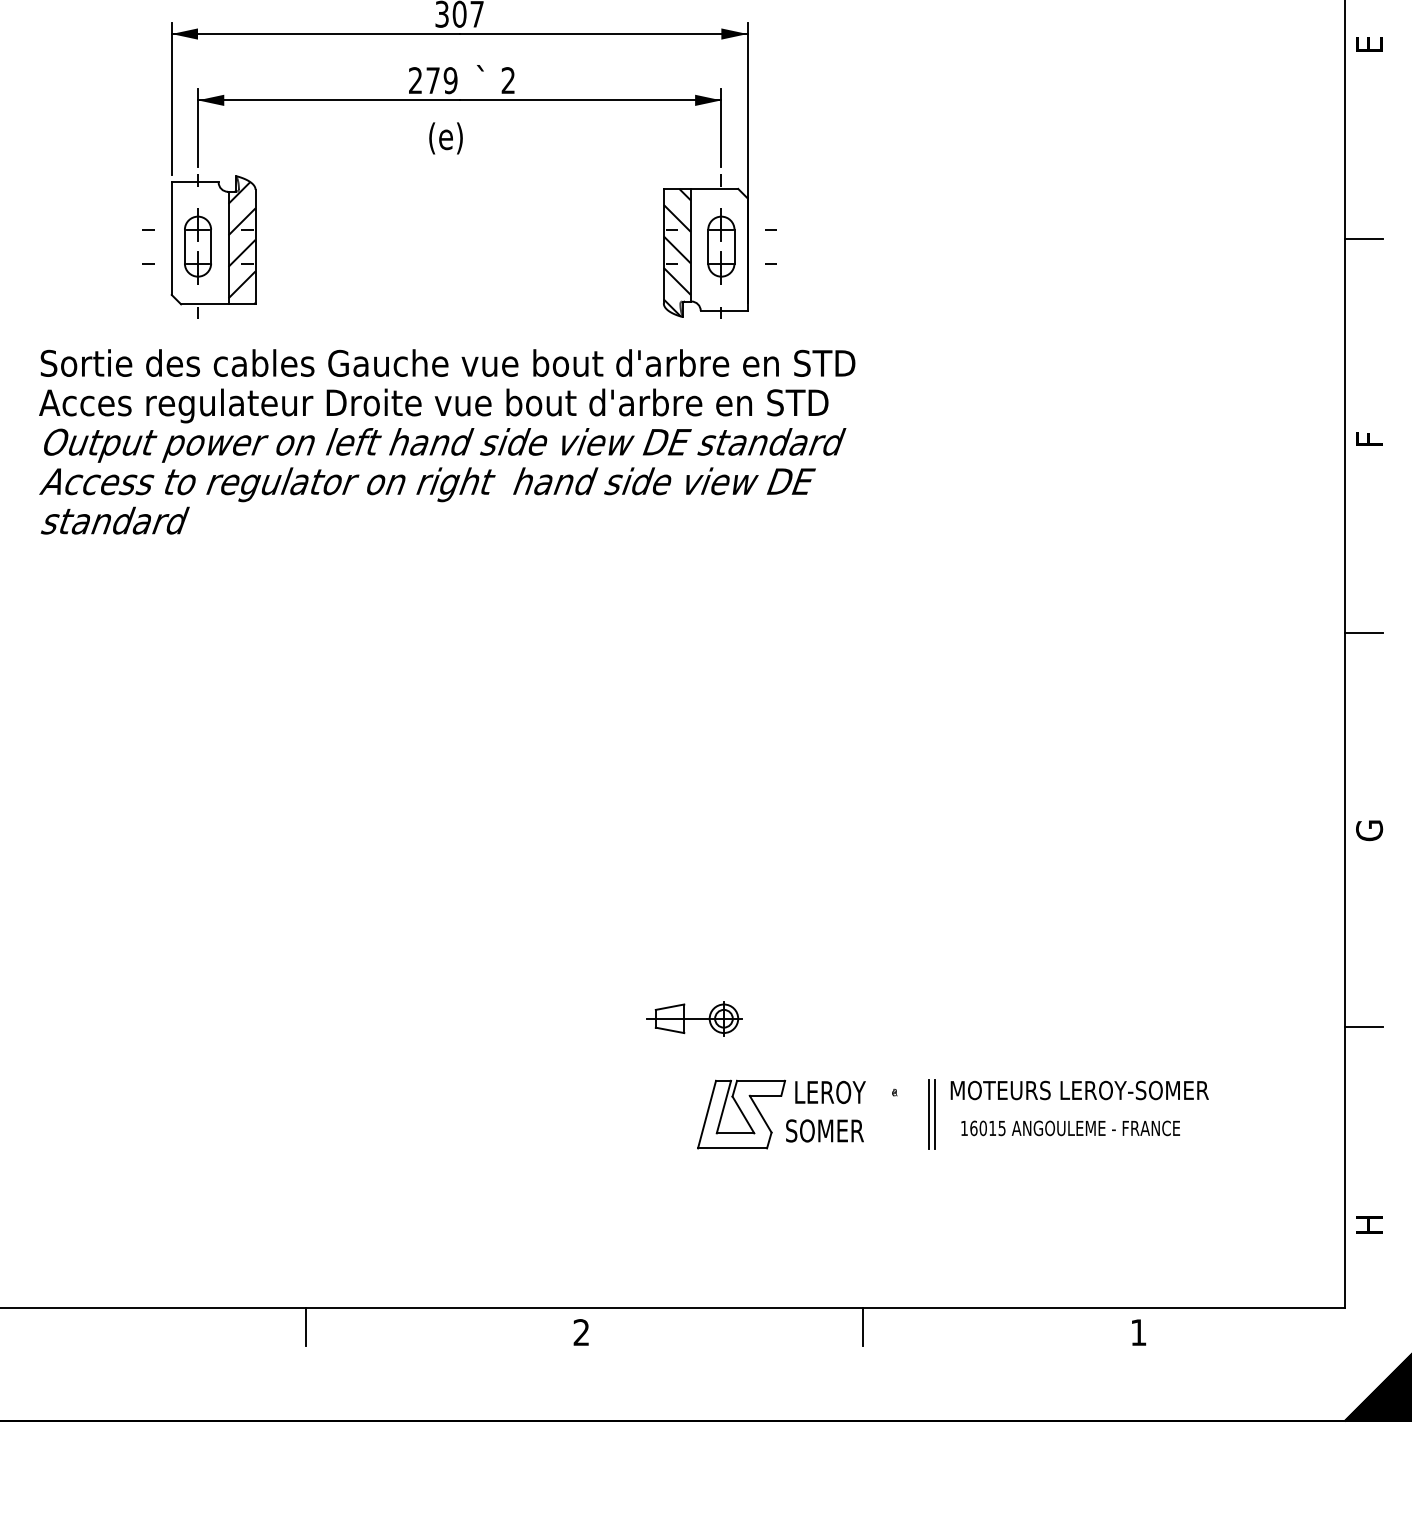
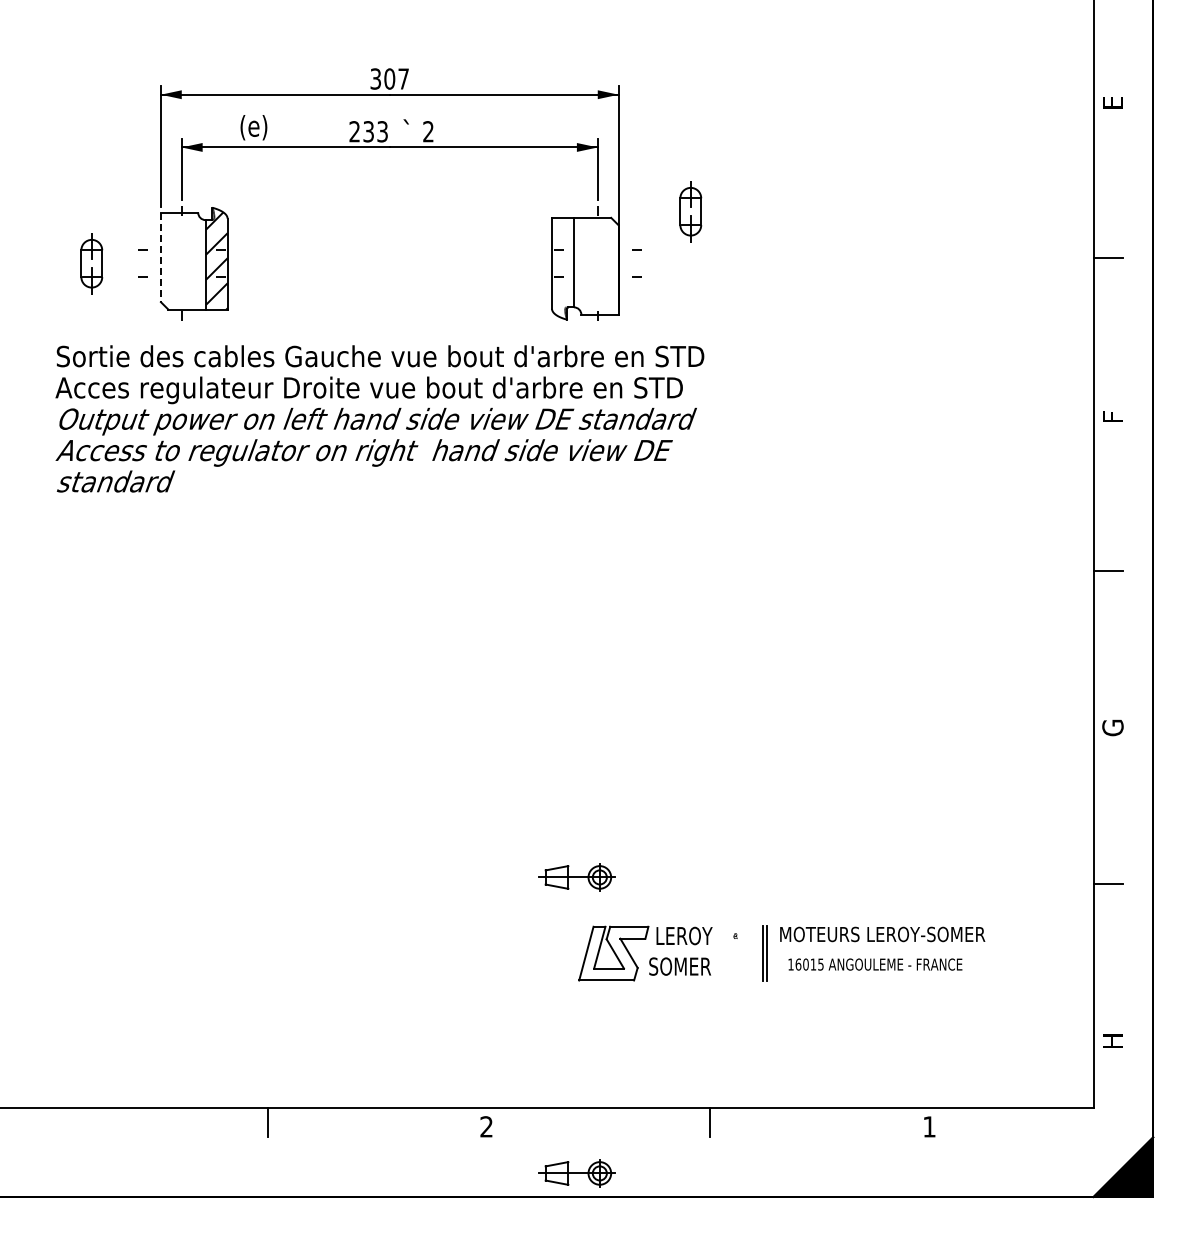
text: (441, 80) -> (375, 131), 279 -> 233
text: (445, 138) -> (253, 127), moved
line: (171, 238) -> (160, 257), solid -> dashed
part: (197, 246) -> (91, 263), moved
part: (721, 246) -> (690, 211), moved
hatch: (676, 252) -> (562, 268), removed
part: (694, 1391) -> (576, 1173), added

